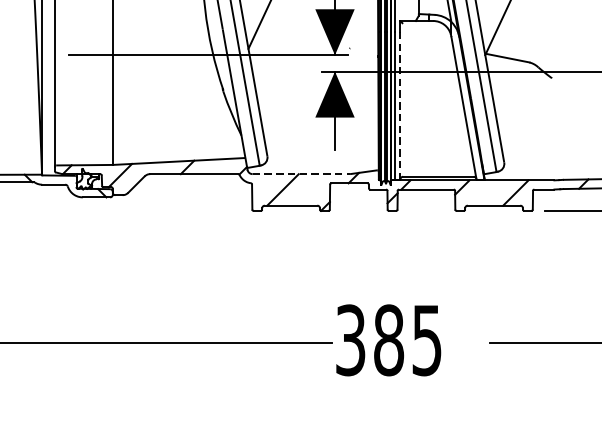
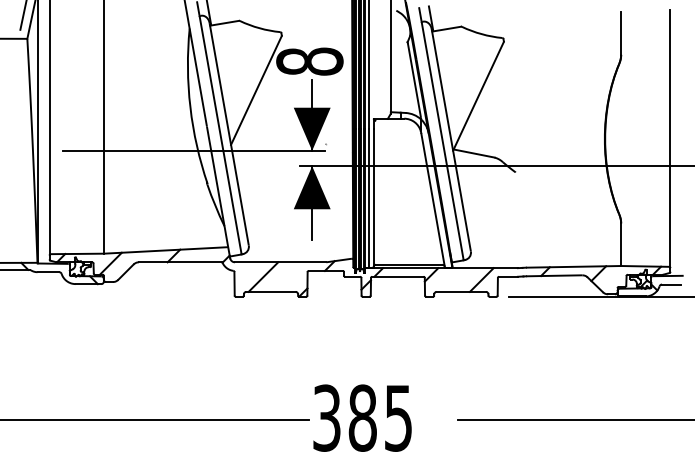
line: (400, 106) -> (373, 198), dashed -> solid
line: (301, 174) -> (280, 262), dashed -> solid

